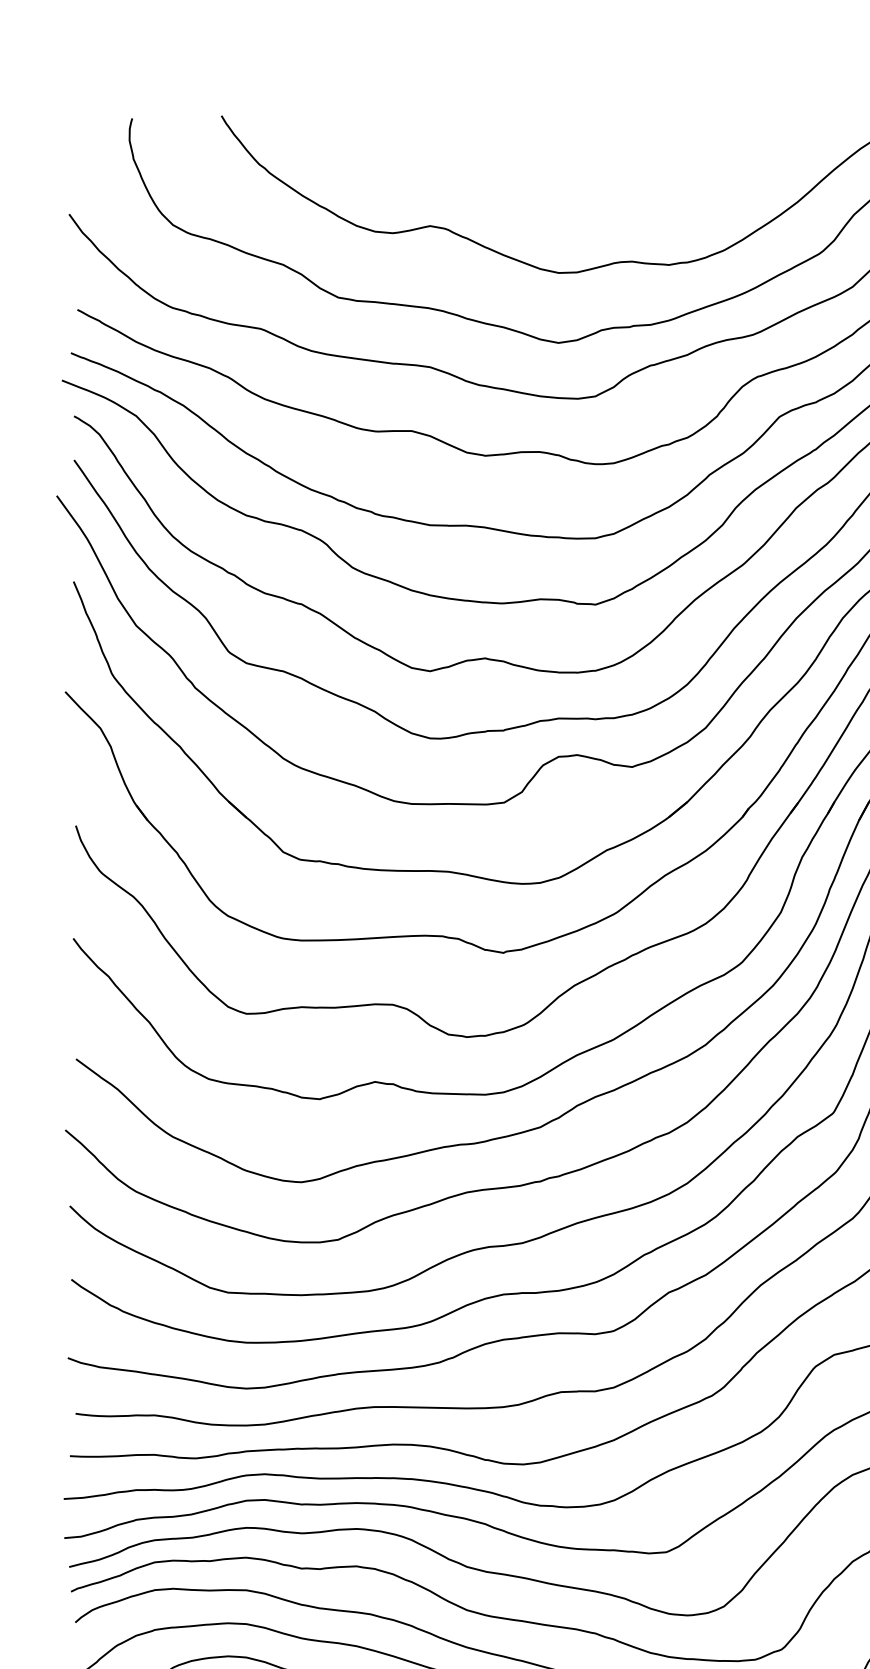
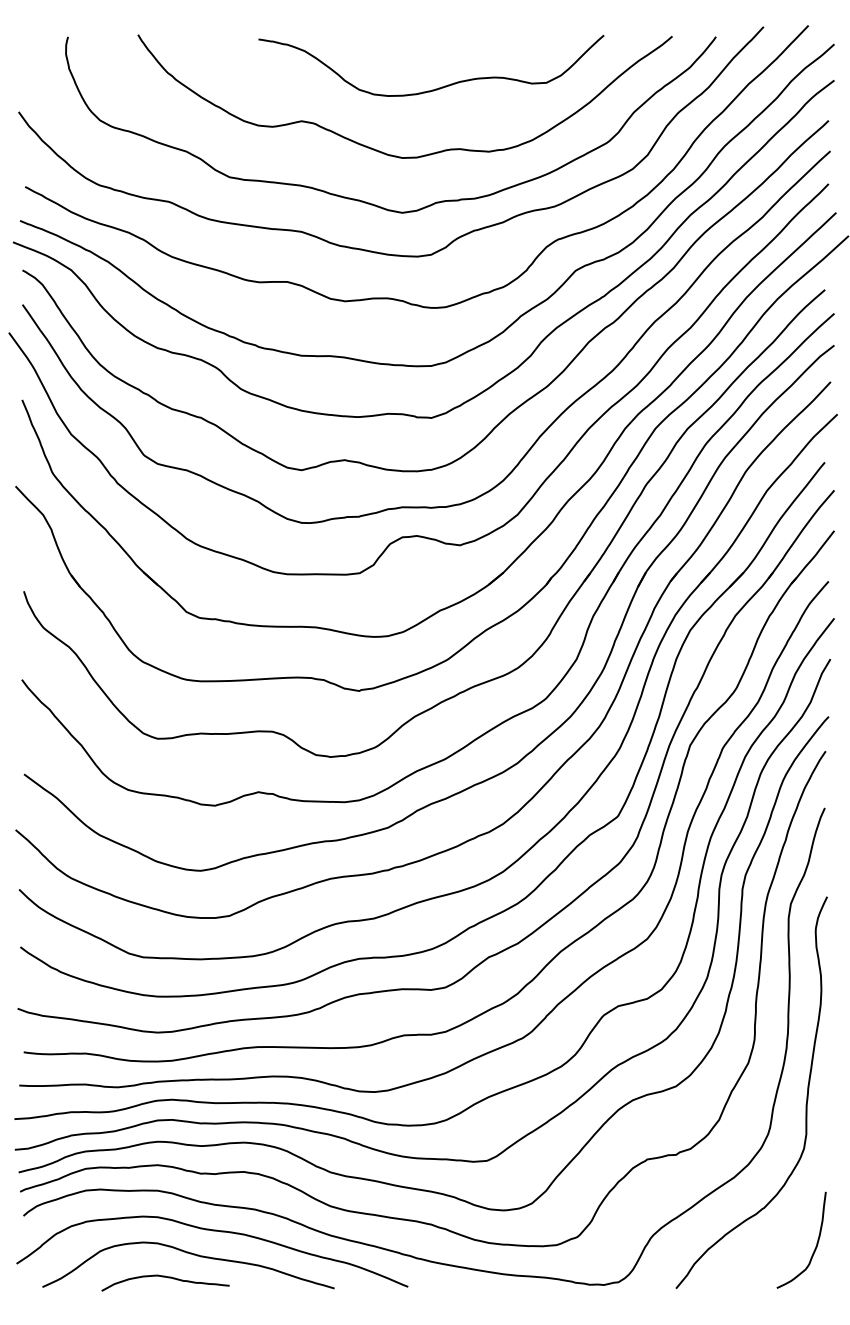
curve: (600, 184) -> (435, 88), added

